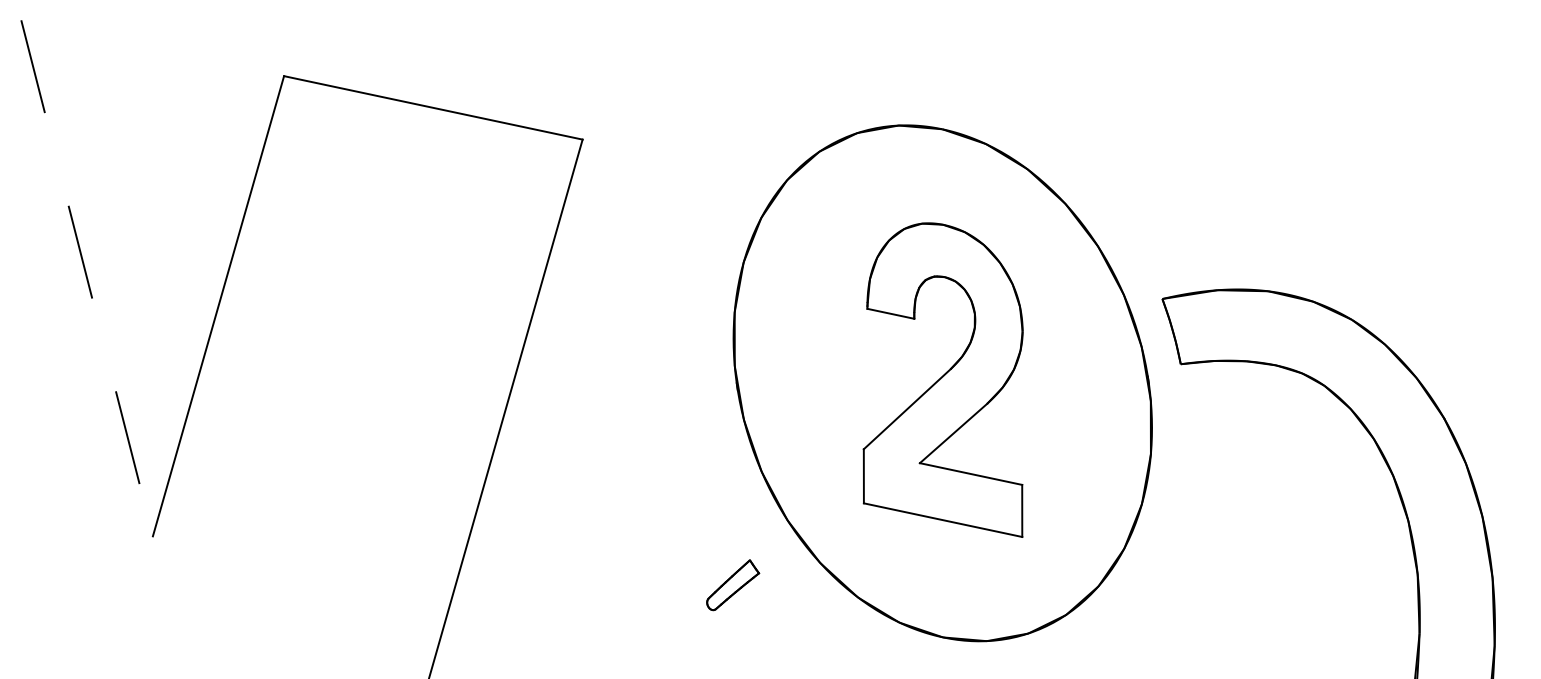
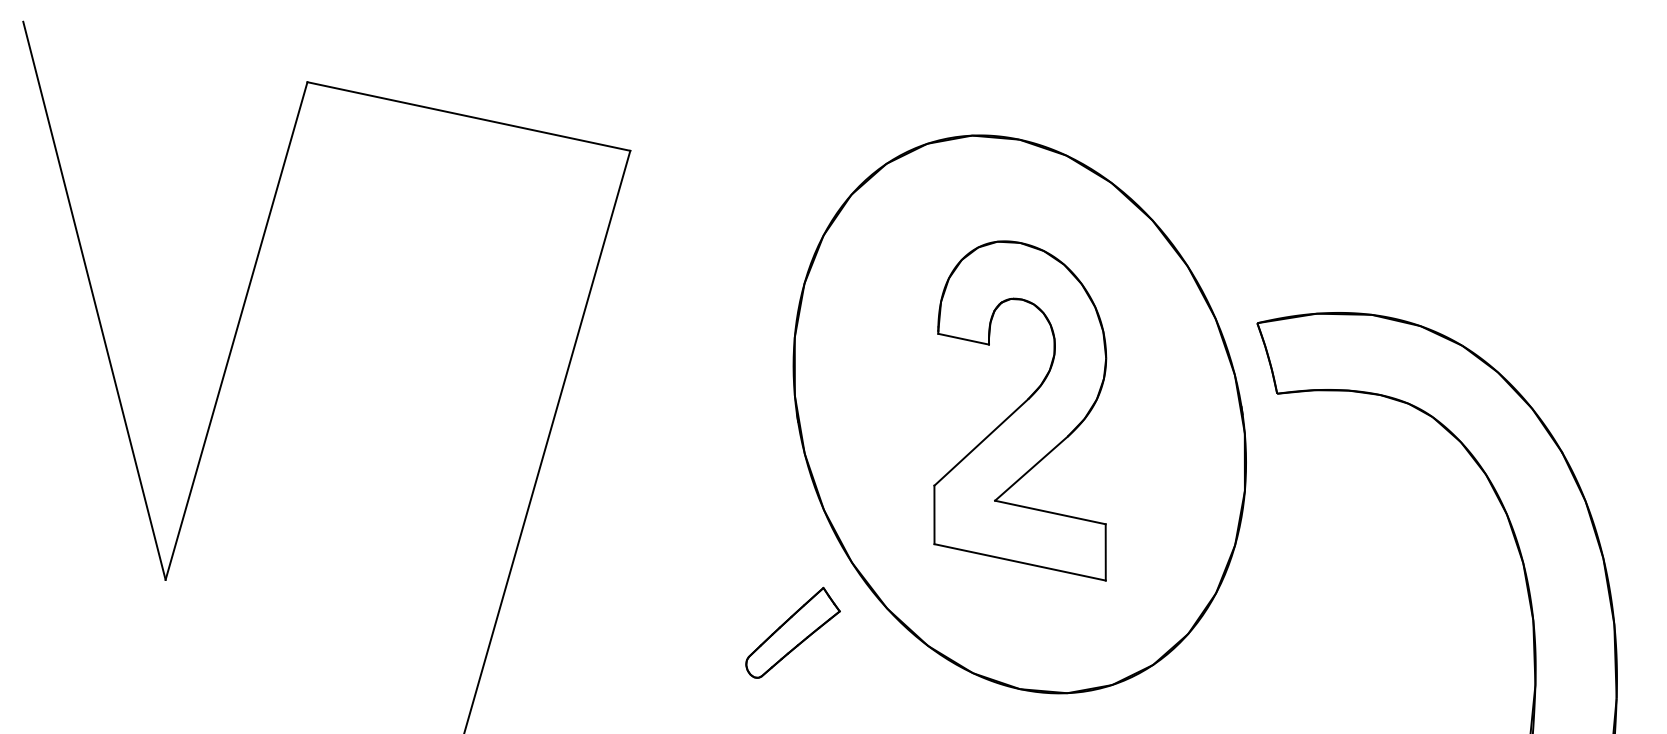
line: (87, 278) -> (94, 300), dashed -> solid
part: (732, 585) -> (792, 632), size x1.67

